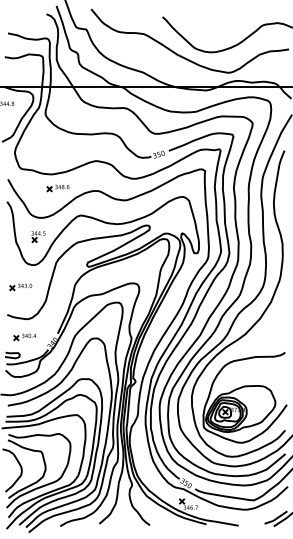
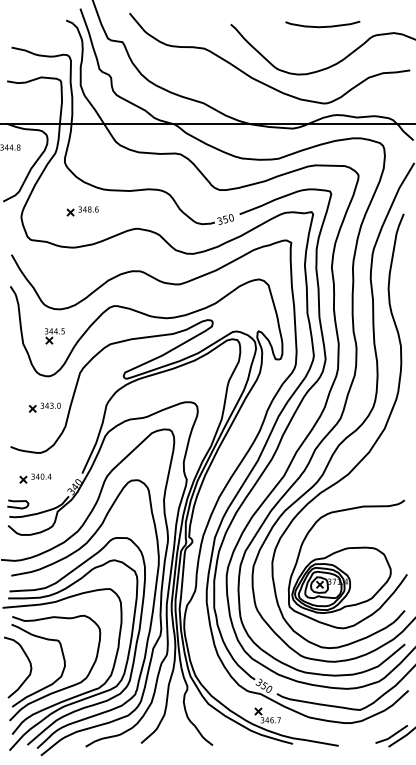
curve: (227, 18) -> (322, 26), added
part: (58, 188) -> (82, 211), moved
part: (20, 287) -> (44, 407), moved

